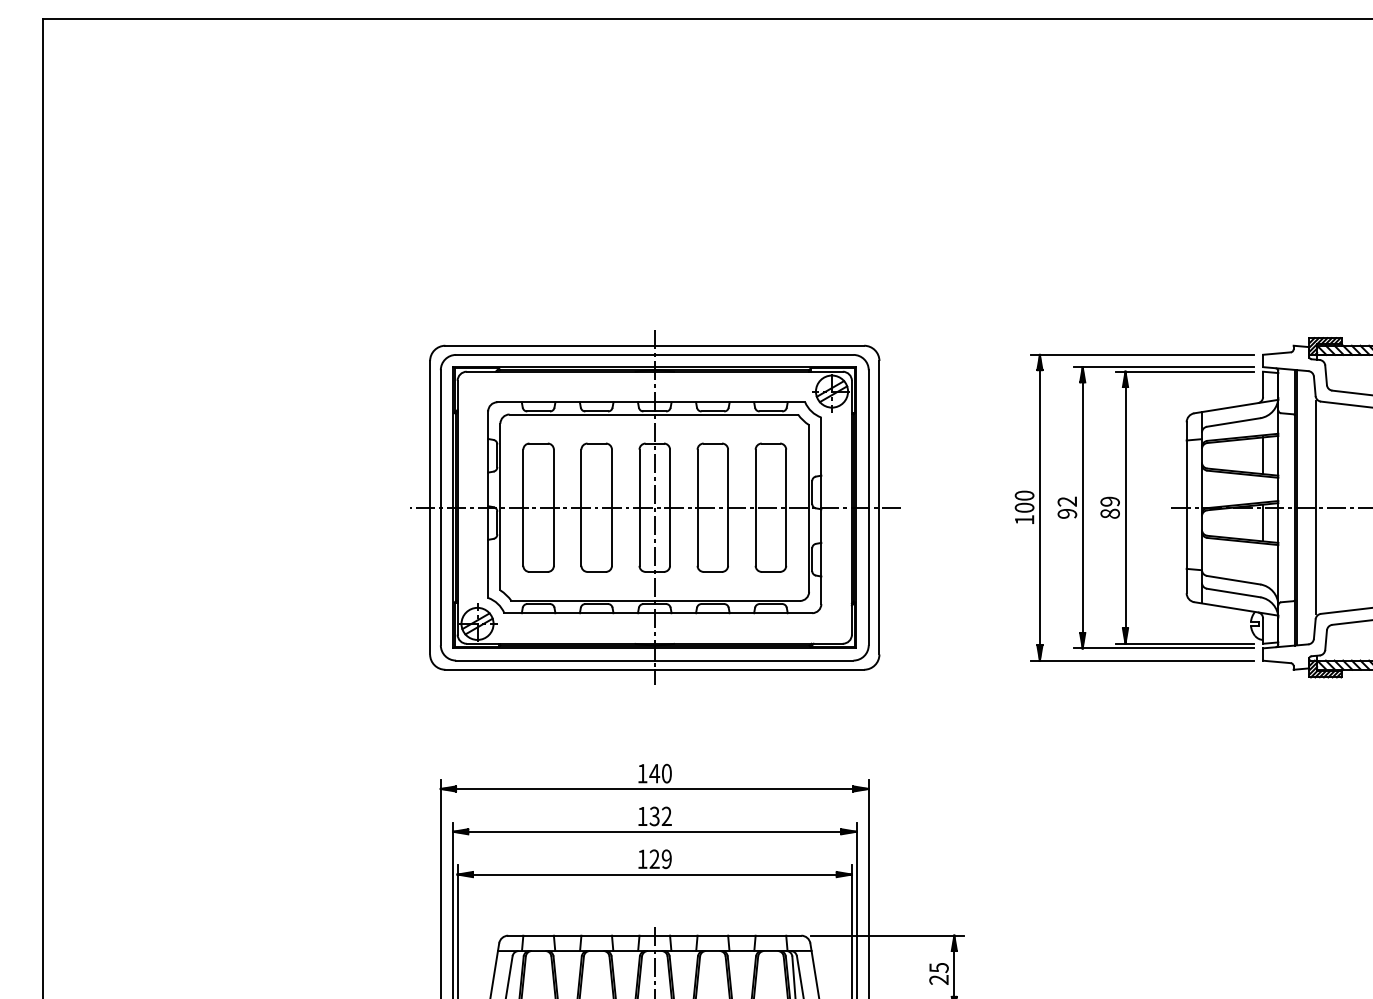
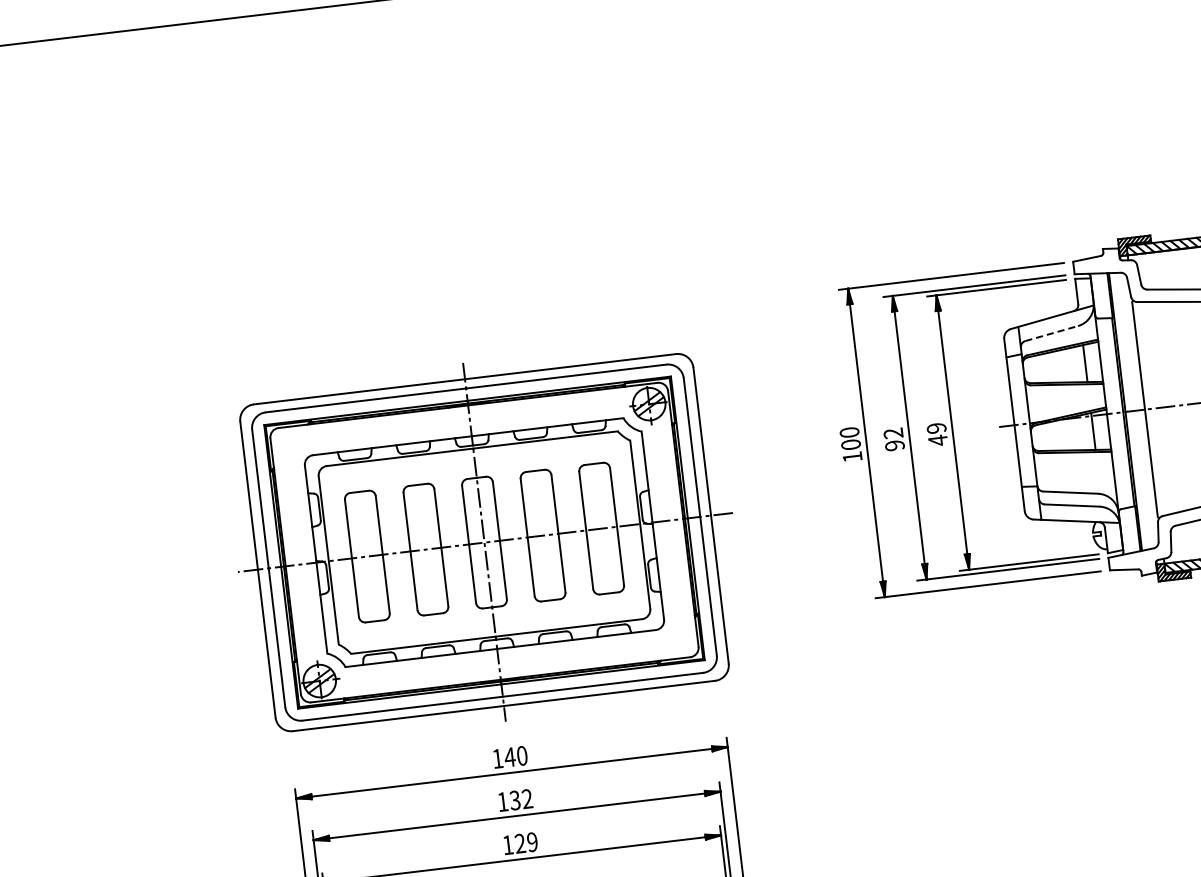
line: (1233, 422) -> (1051, 333), solid -> dashed
part: (655, 507) -> (485, 542), moved
text: (1109, 513) -> (937, 440), 89 -> 49

